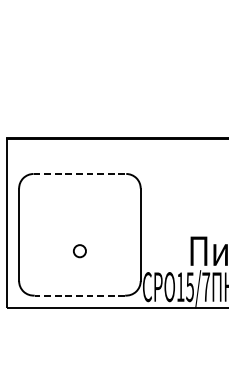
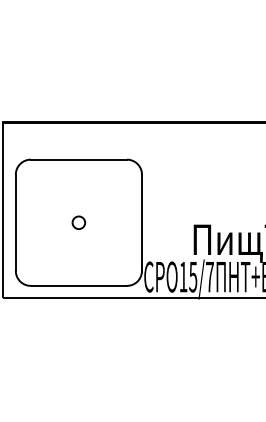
line: (80, 173) -> (79, 159), dashed -> solid
circle: (79, 250) -> (78, 222), moved
line: (79, 295) -> (78, 285), dashed -> solid

